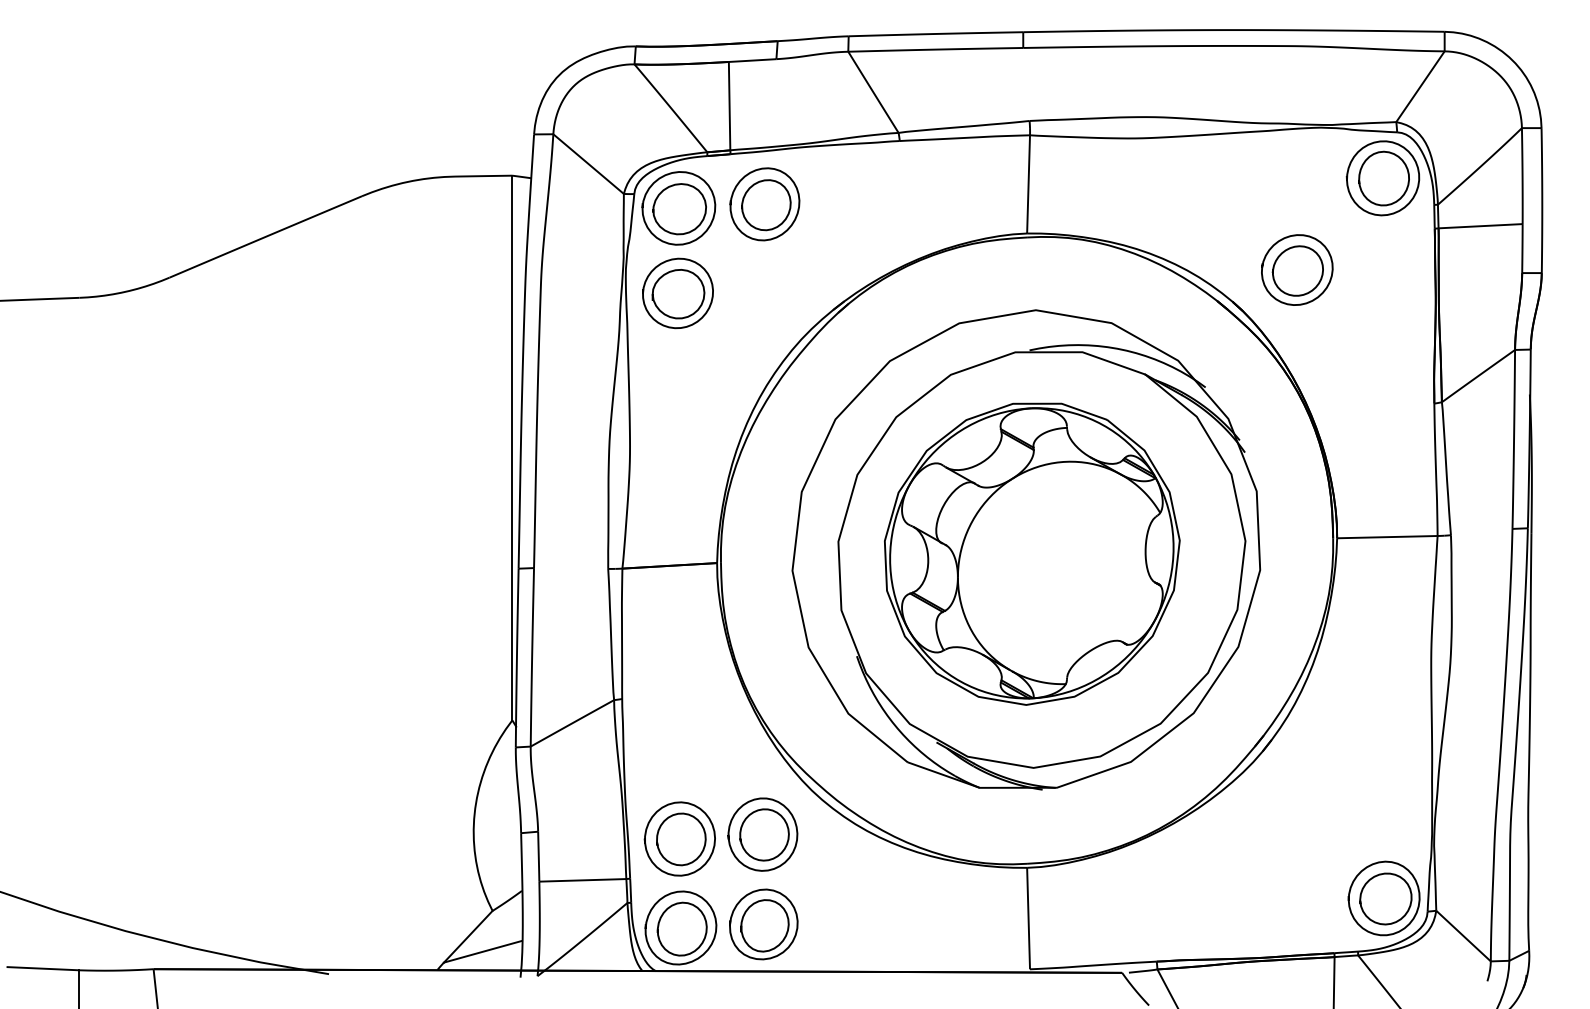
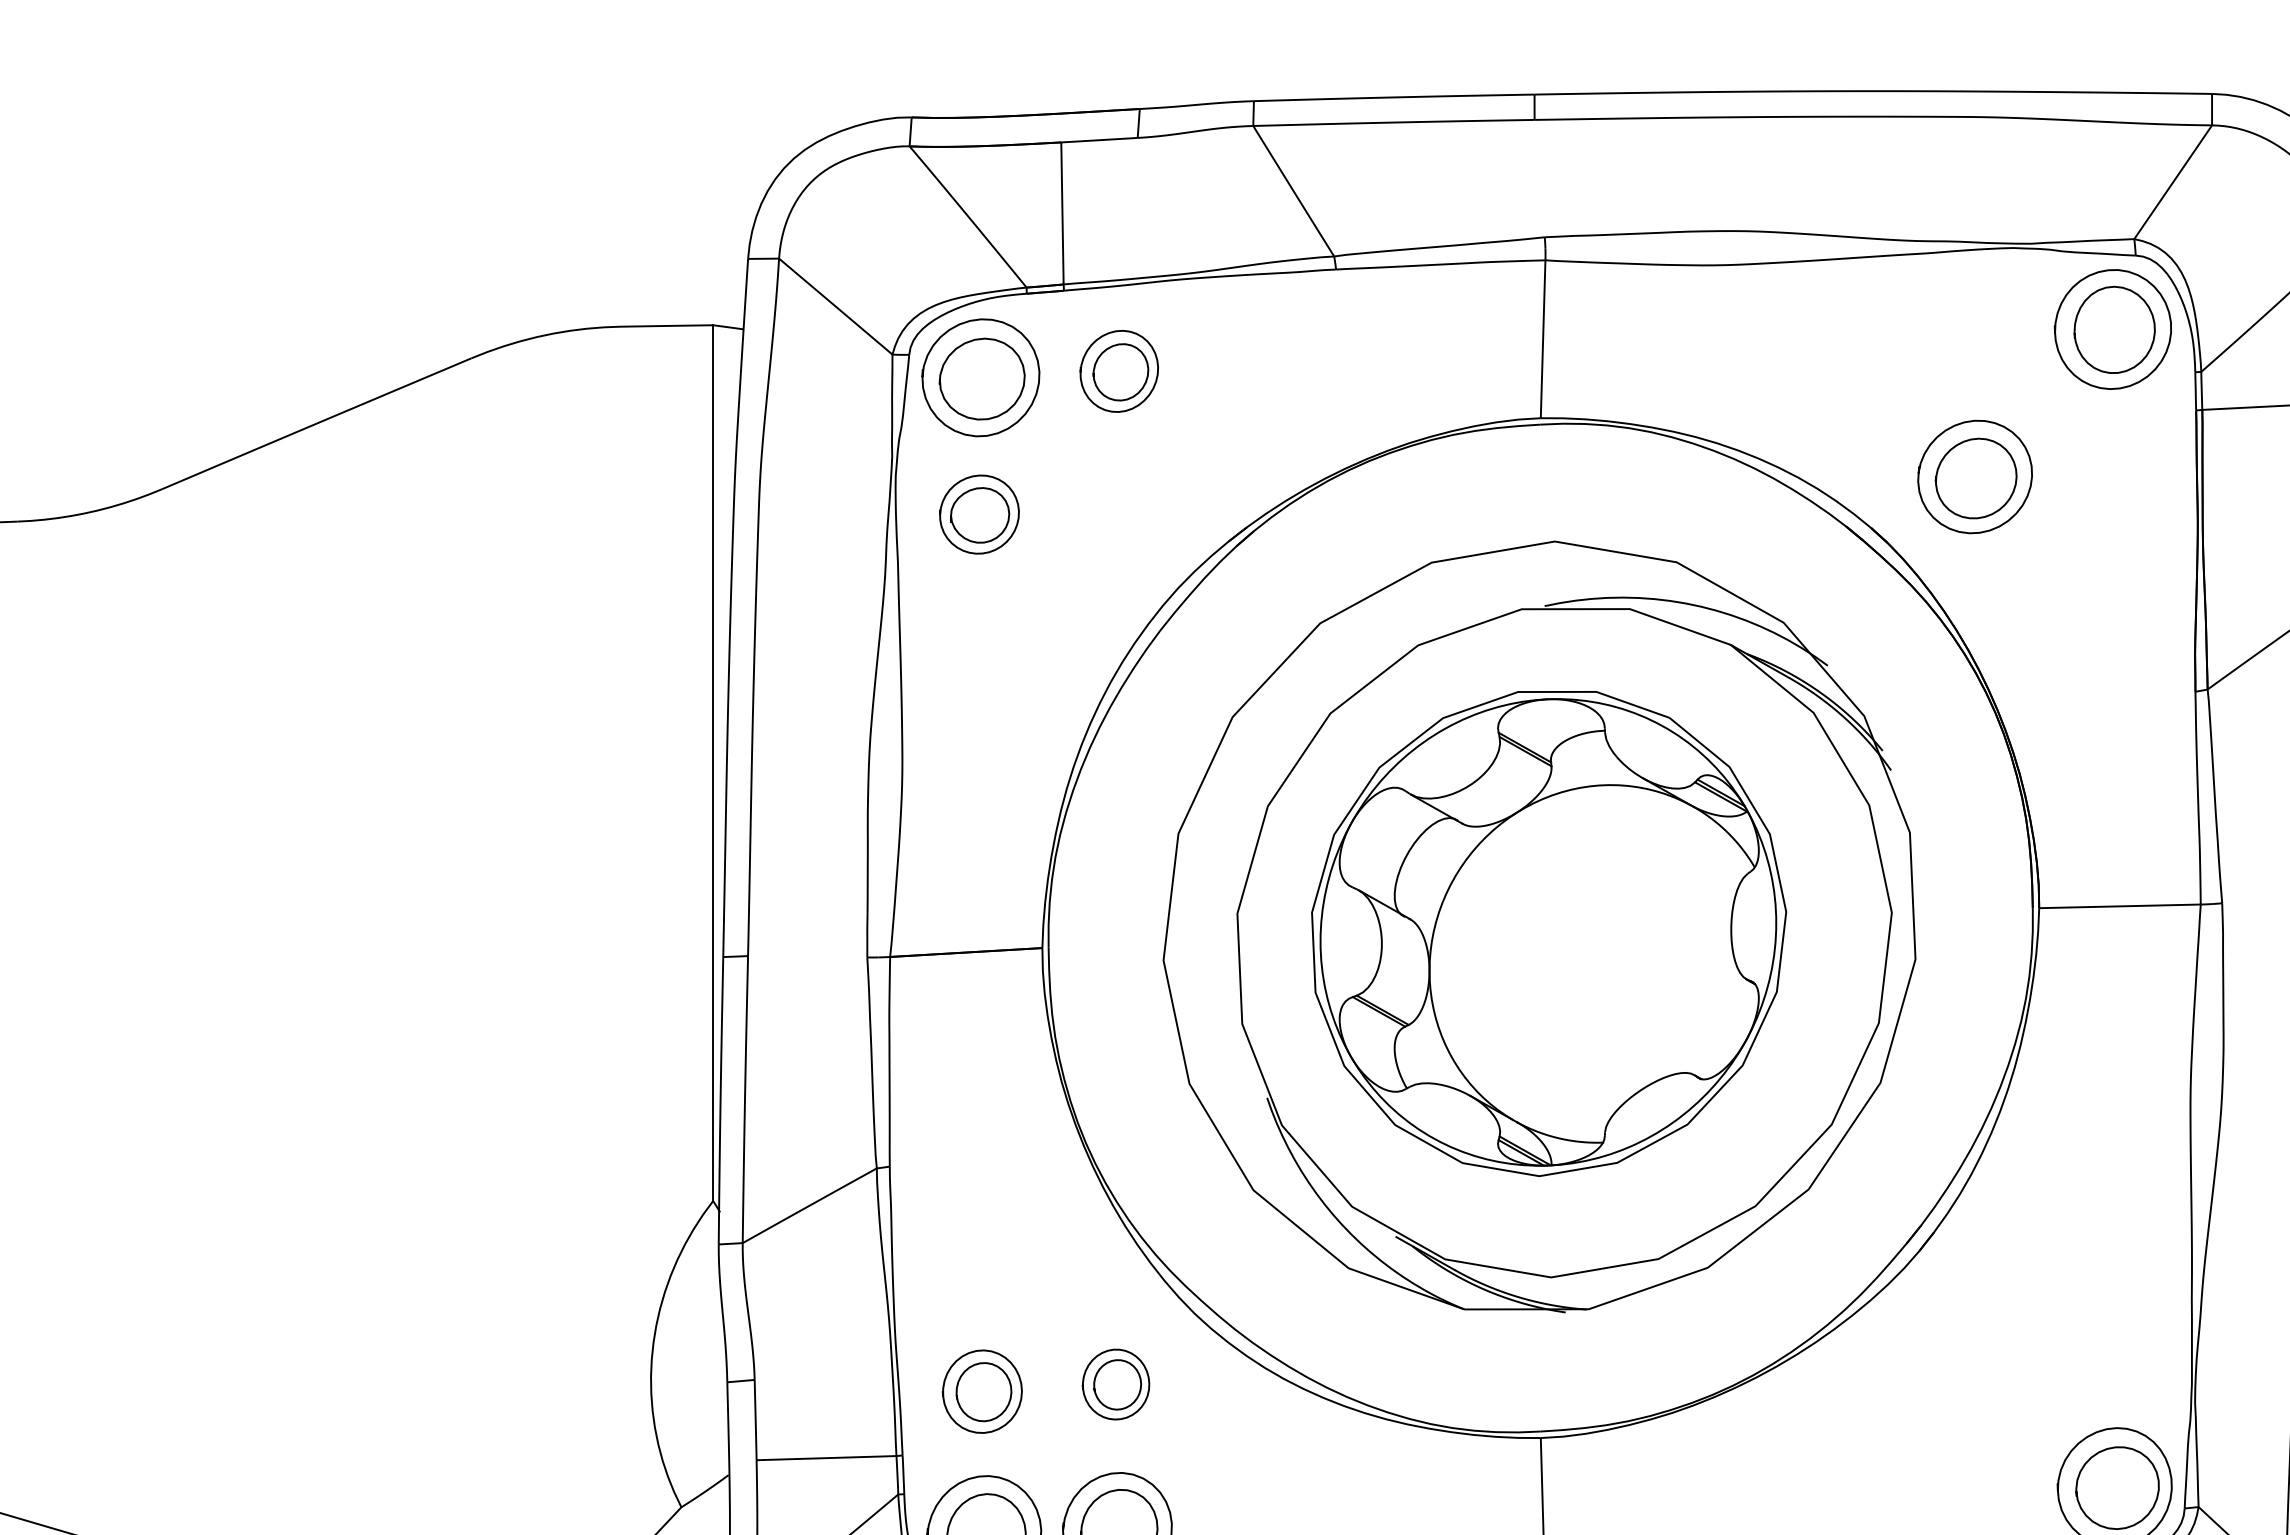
part: (764, 204) -> (1118, 371), size x0.7
part: (677, 293) -> (978, 514), size x0.7
part: (762, 834) -> (1115, 1384), size x0.6
part: (679, 838) -> (981, 1390), size x0.7

